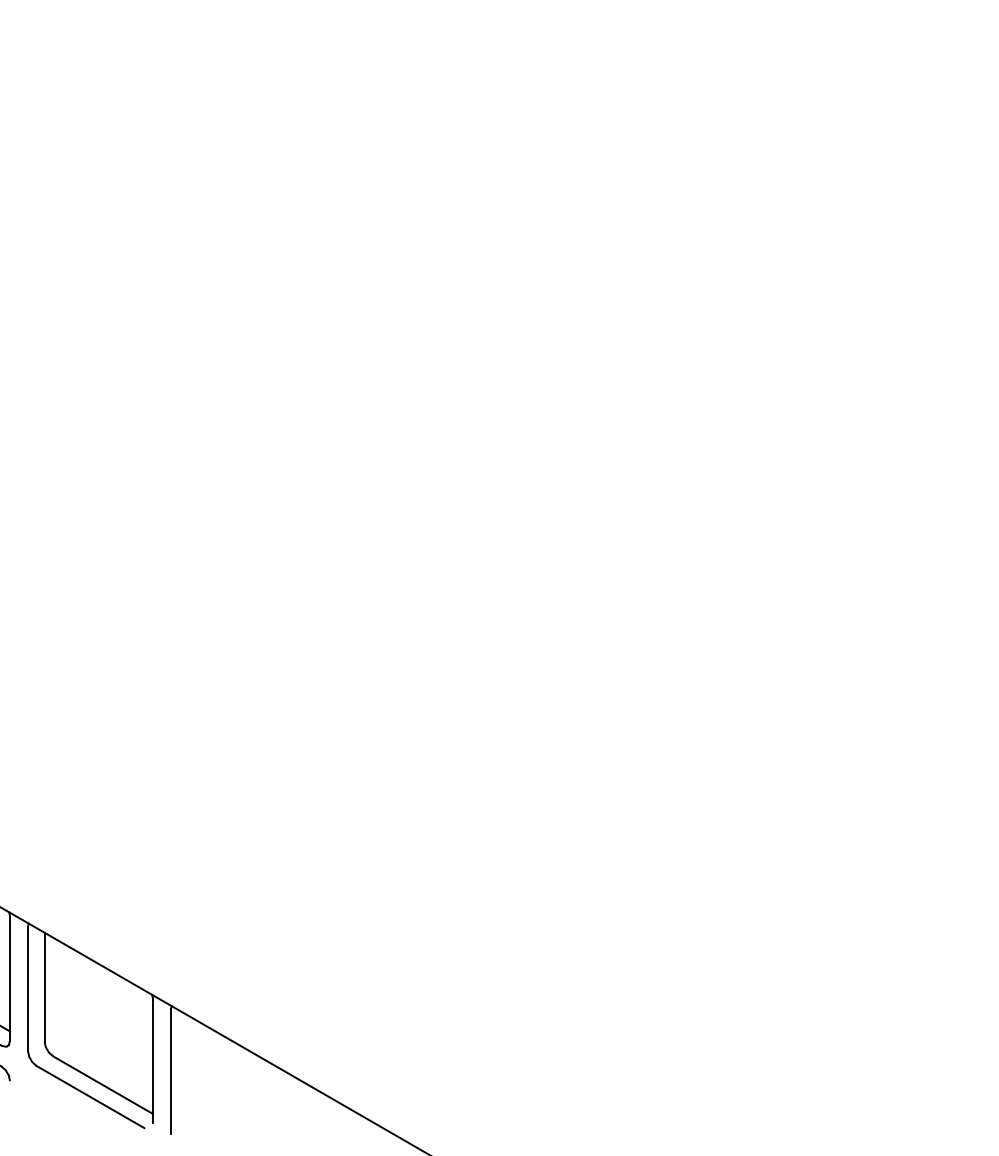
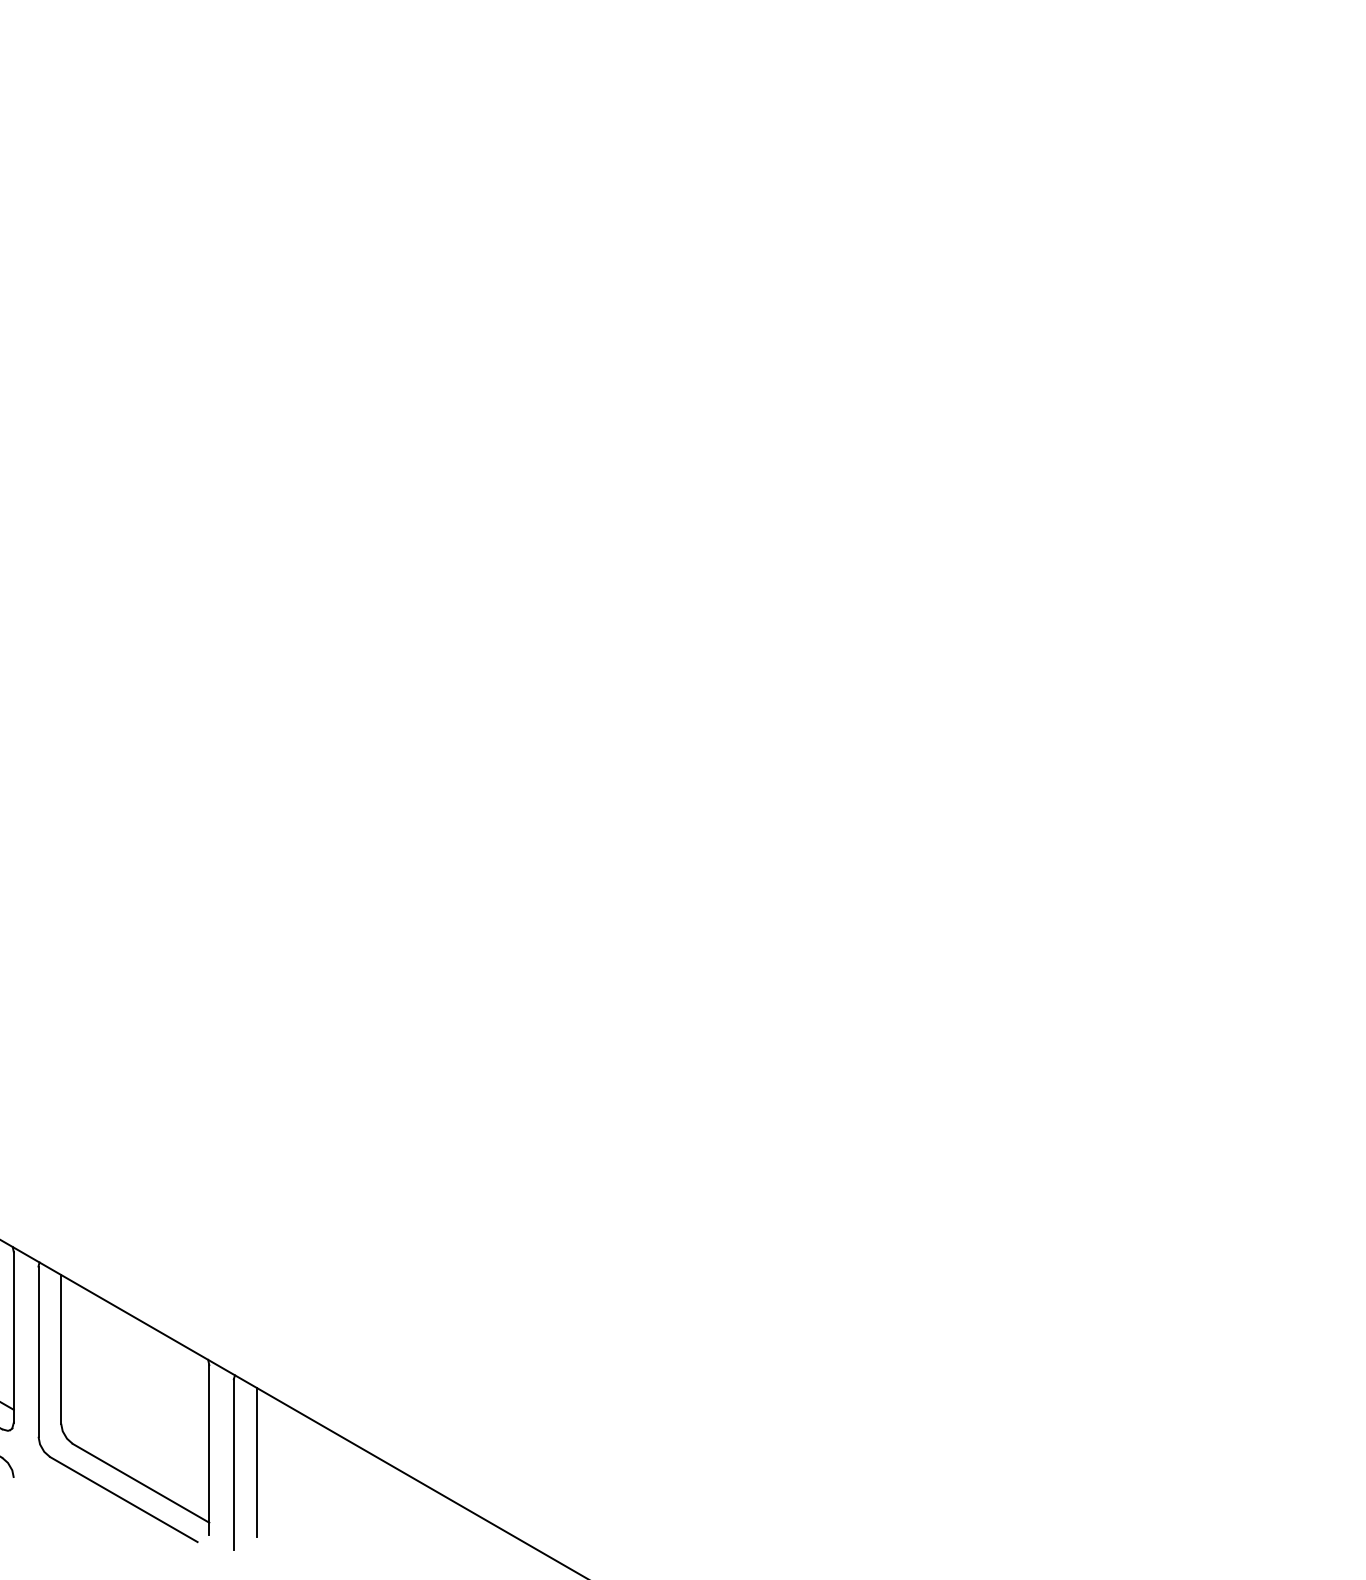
line: (187, 1069) -> (256, 1461), added

